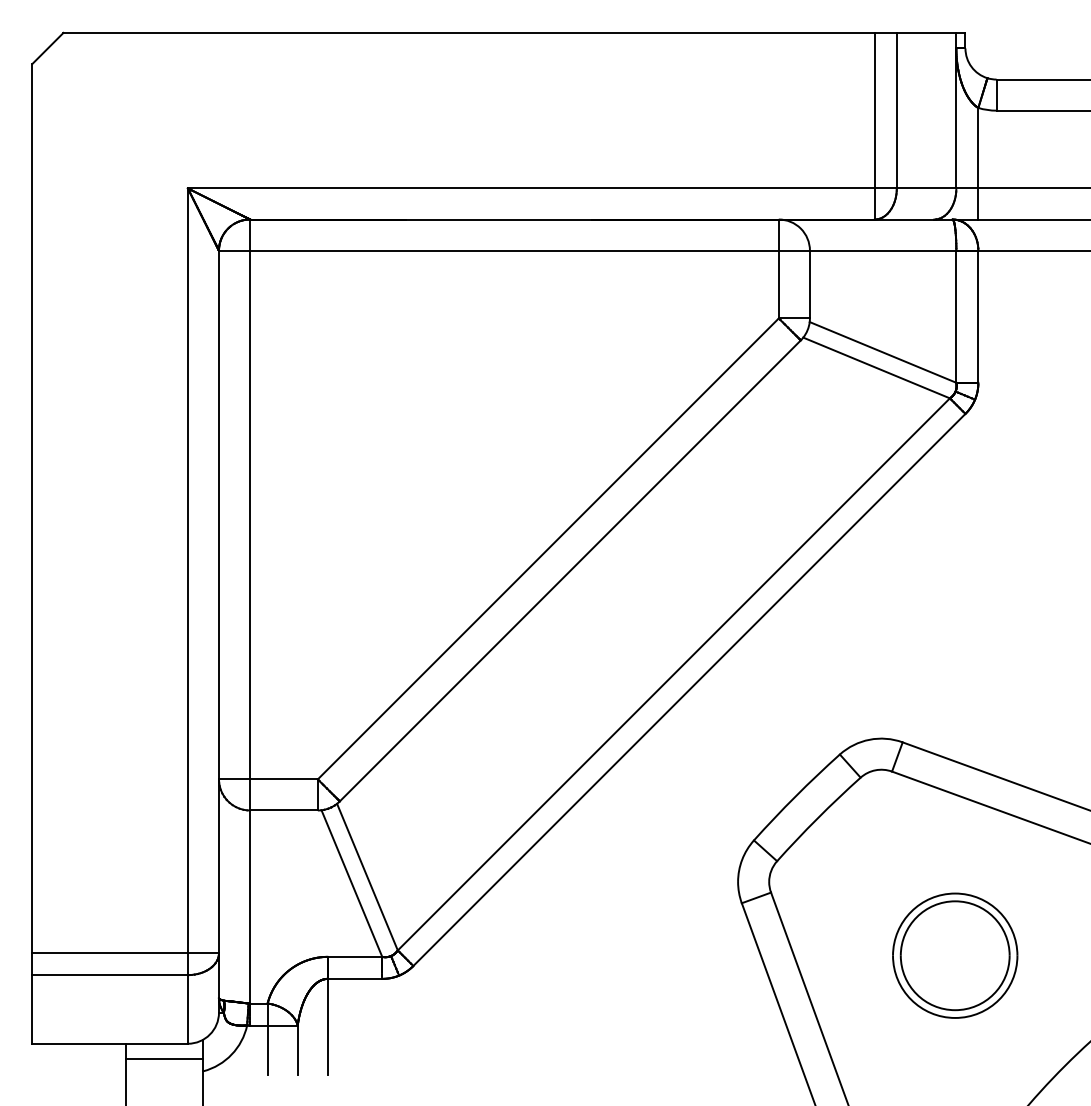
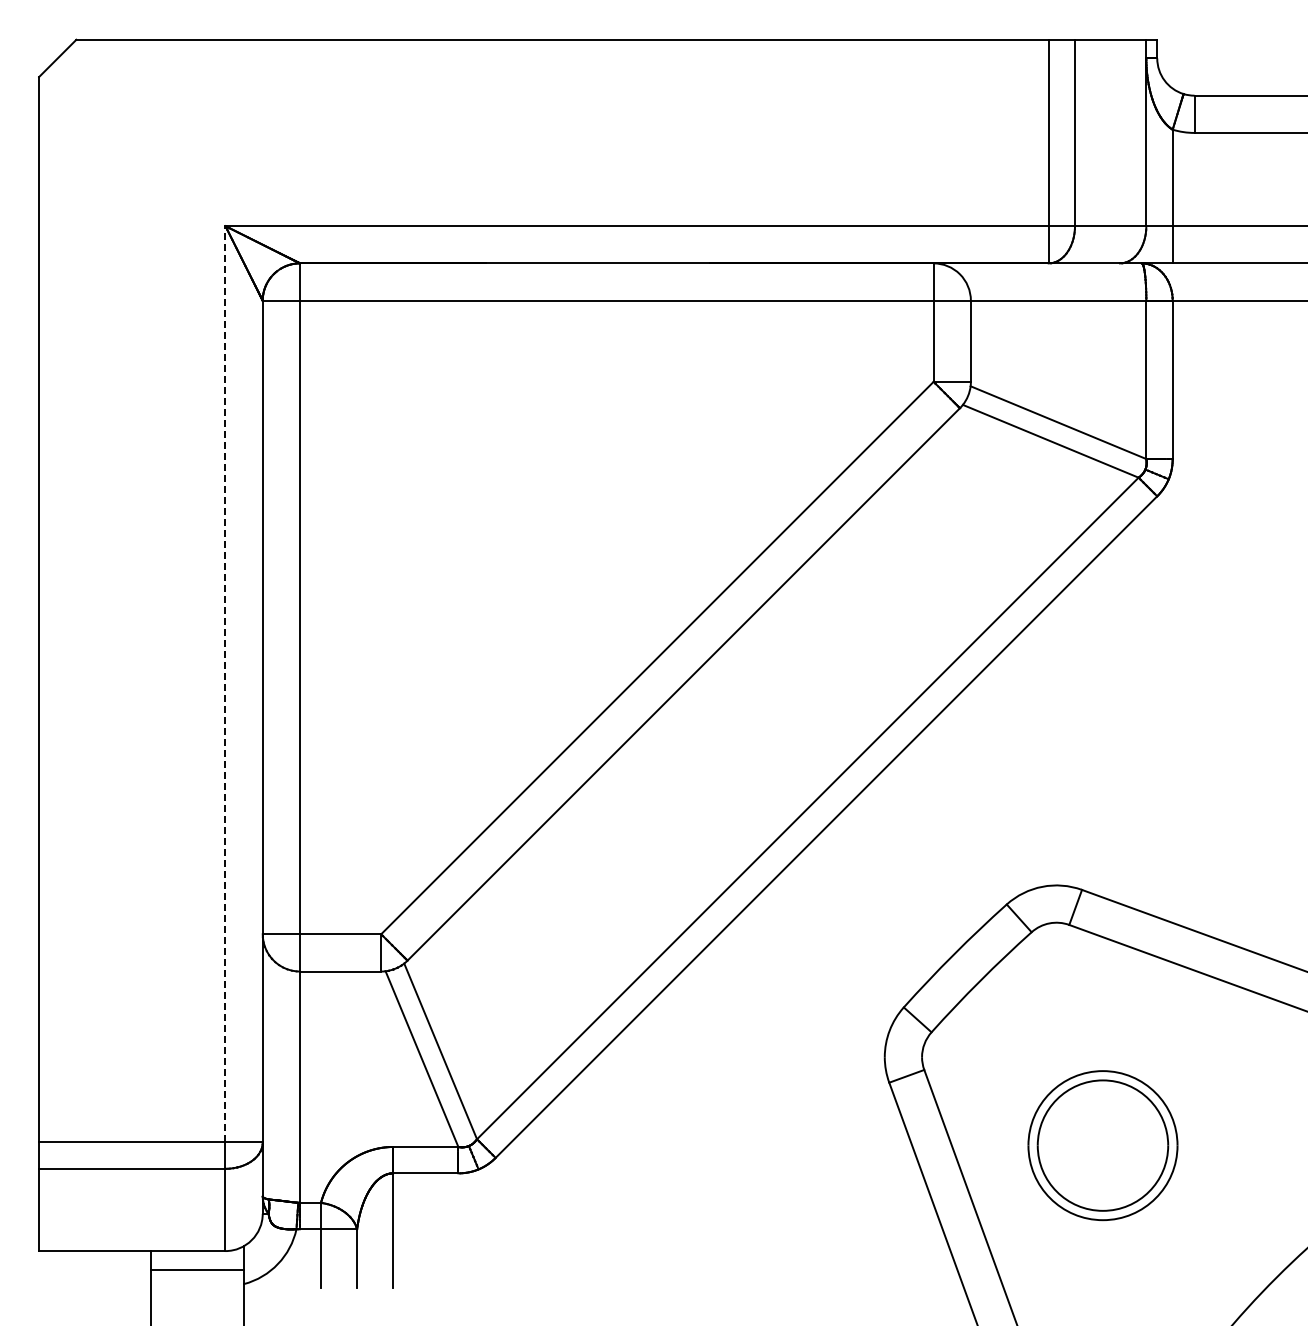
line: (187, 570) -> (225, 683), solid -> dashed
part: (954, 955) -> (1102, 1145), moved

